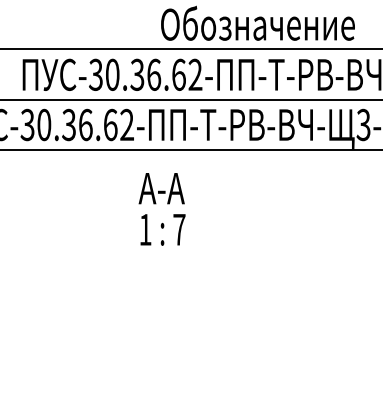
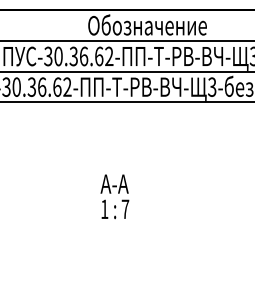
text: (161, 208) -> (114, 196), moved

